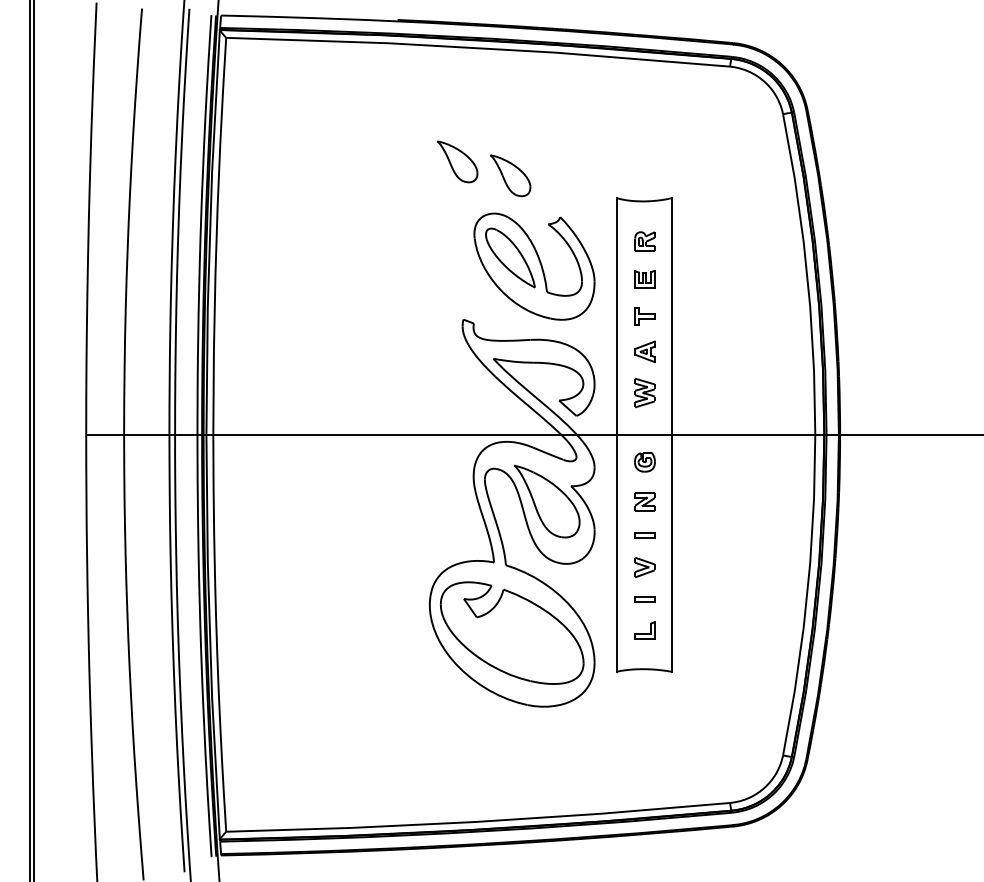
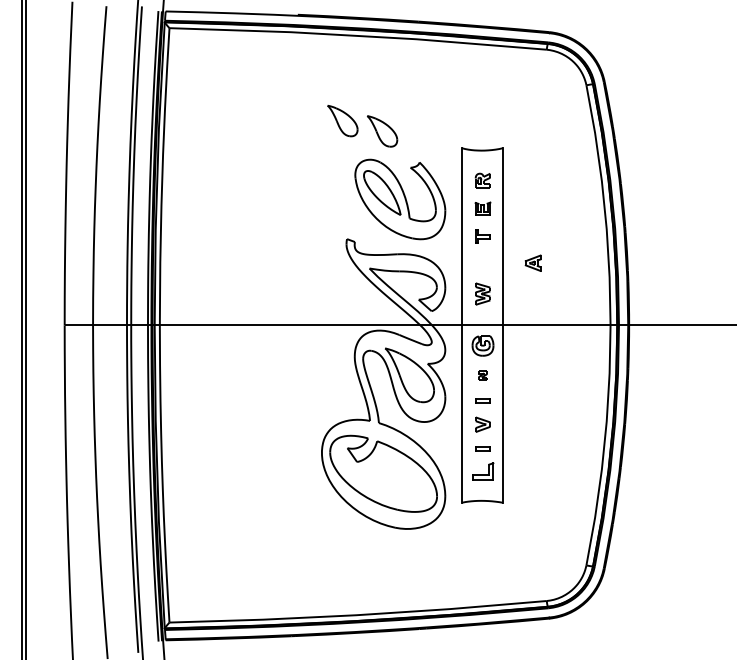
part: (644, 351) -> (532, 262), moved
part: (644, 462) -> (482, 346), size x1.4
part: (644, 501) -> (482, 375), size x0.6
part: (644, 630) -> (482, 471), size x1.4

